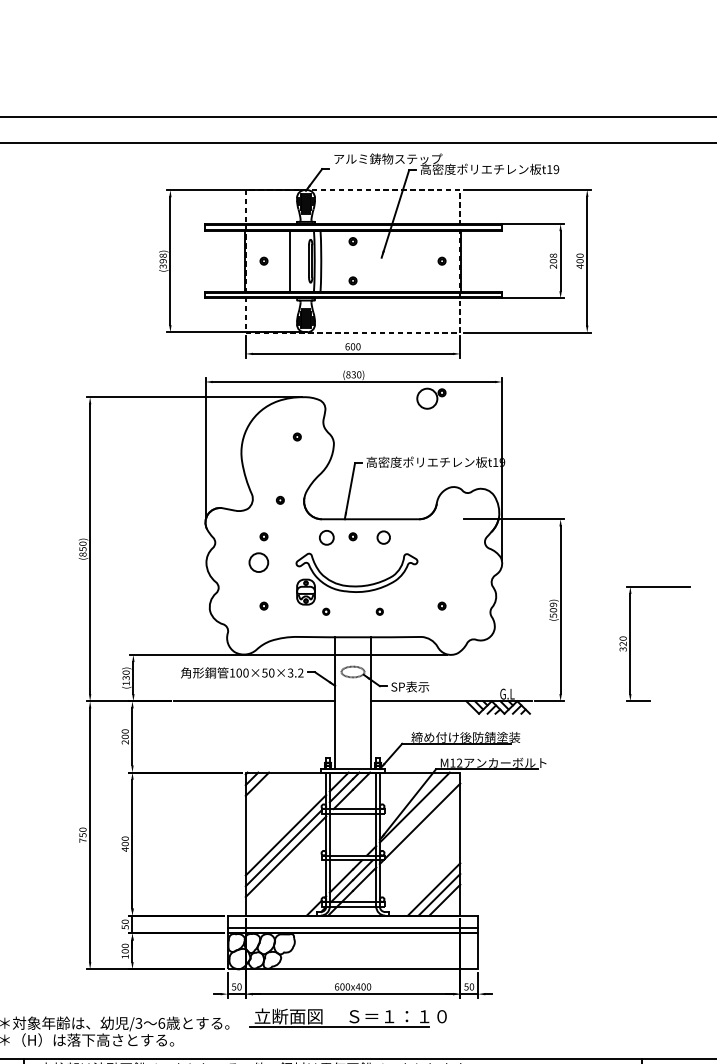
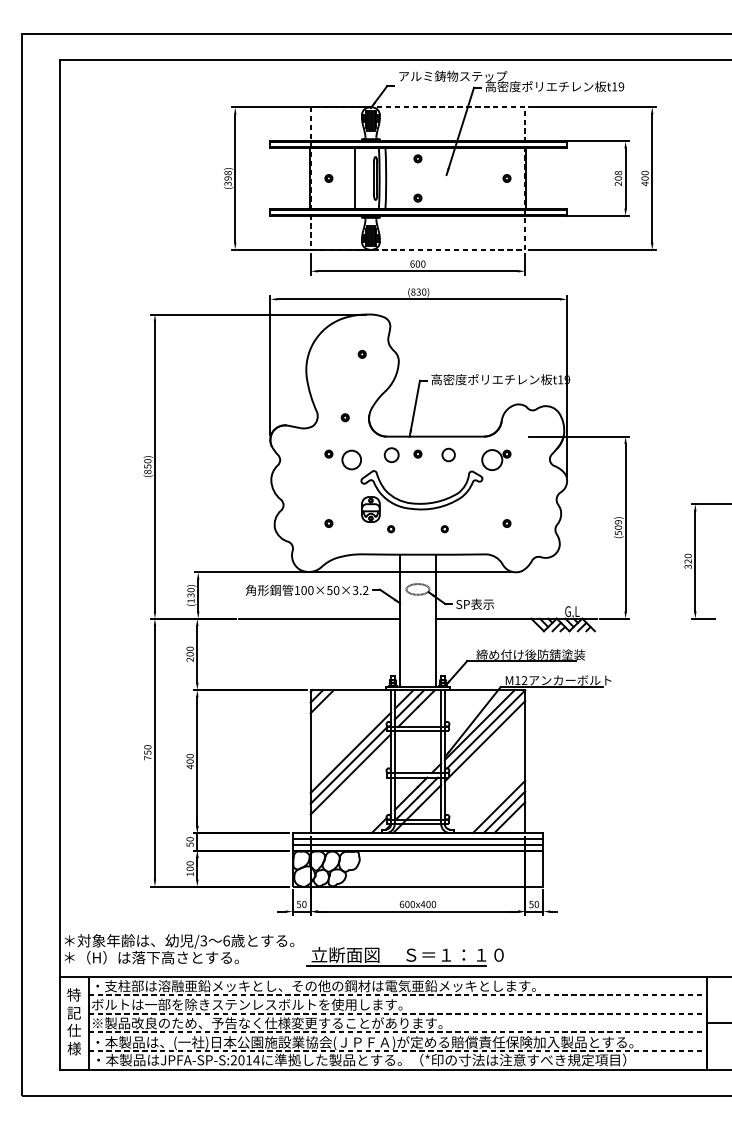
part: (431, 398) -> (496, 459), moved
circle: (258, 562) -> (351, 459), moved
line: (421, 812) -> (486, 729), added
line: (352, 922) -> (417, 839), added
part: (347, 1017) -> (404, 956), moved

